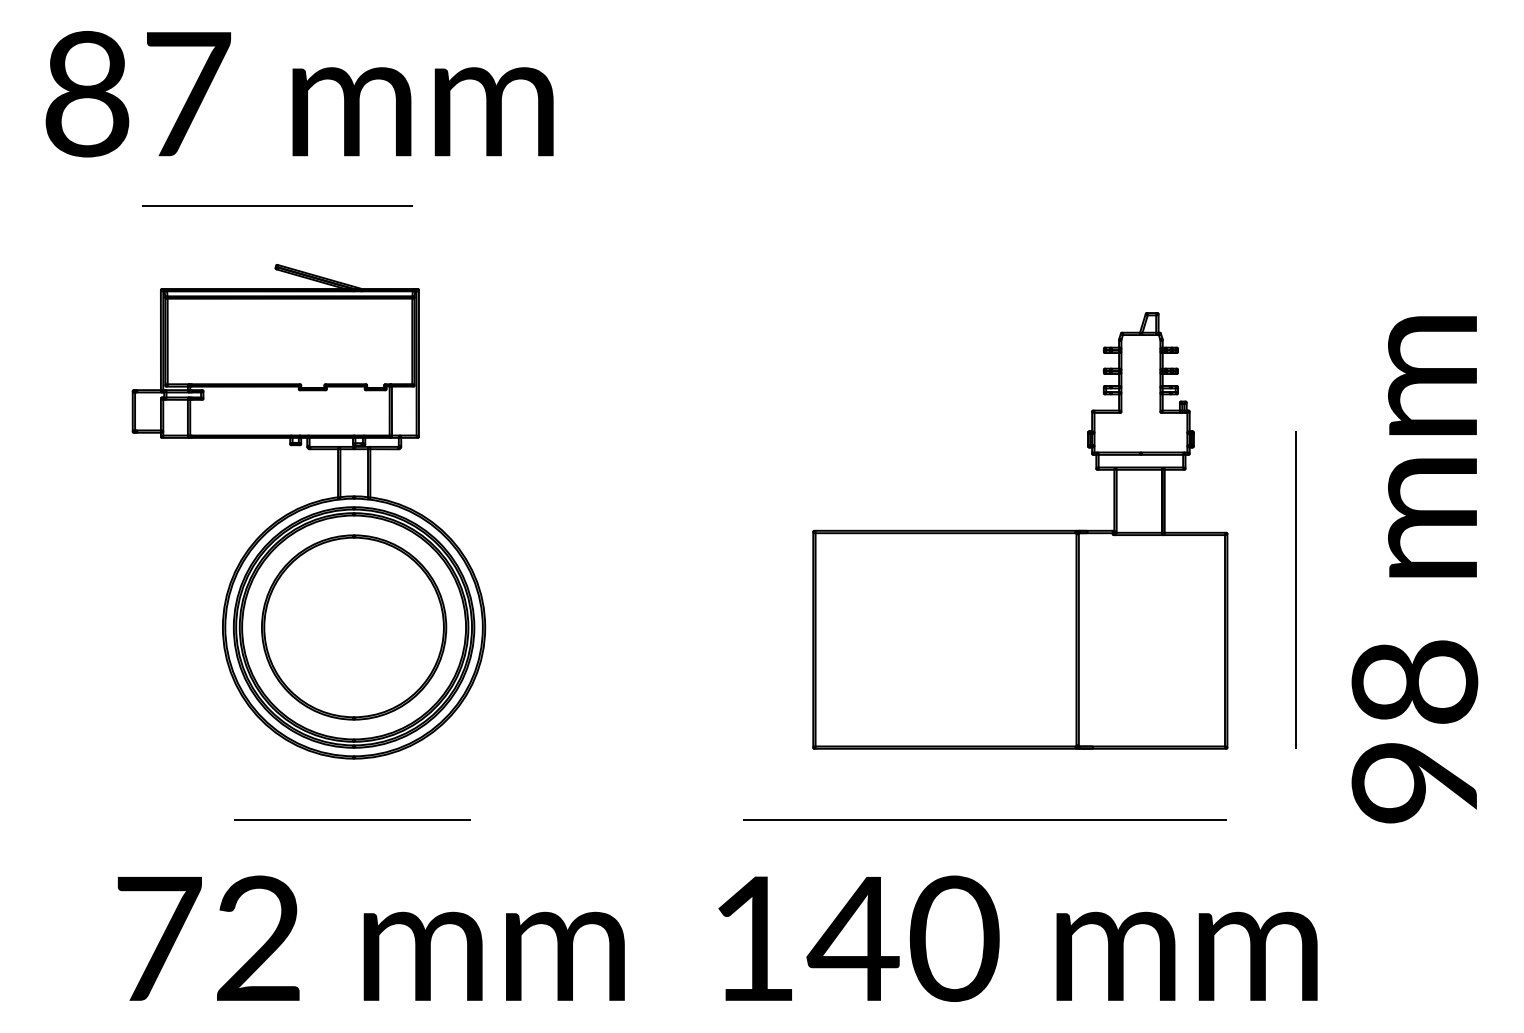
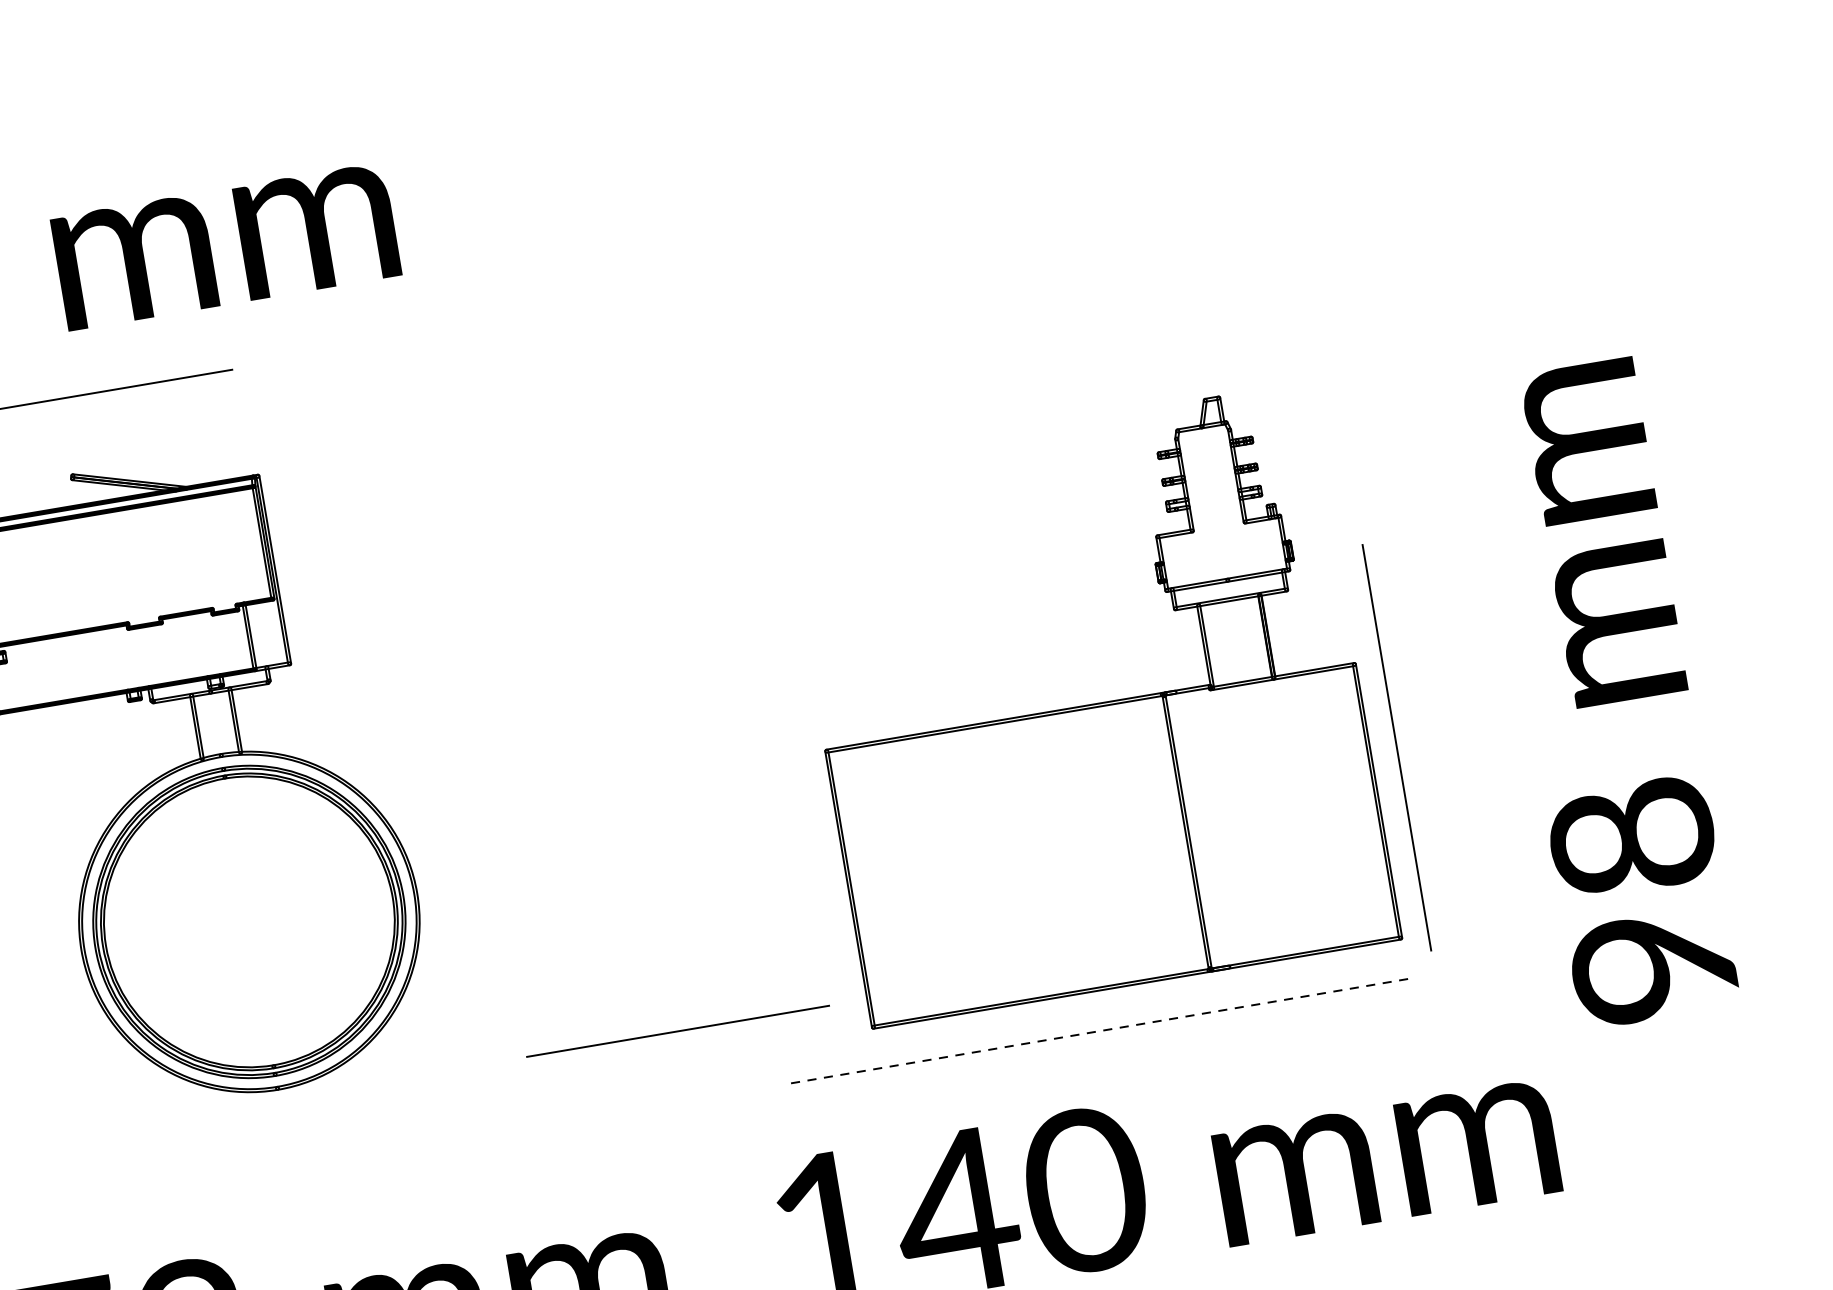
part: (1020, 530) -> (1090, 704), moved
text: (1414, 569) -> (1607, 693), moved
line: (1295, 589) -> (1396, 747), moved
part: (354, 627) -> (249, 921), removed
line: (352, 819) -> (677, 1031), moved
line: (984, 819) -> (1098, 1031), solid -> dashed

